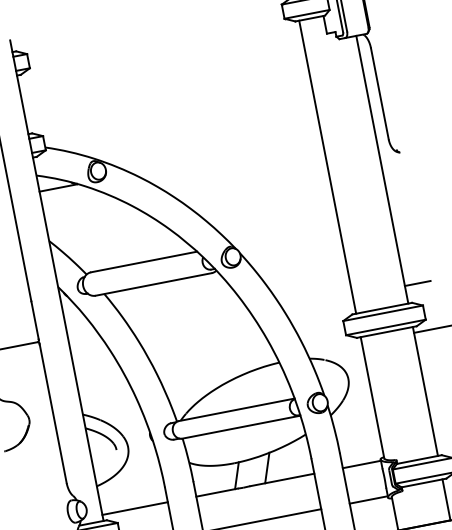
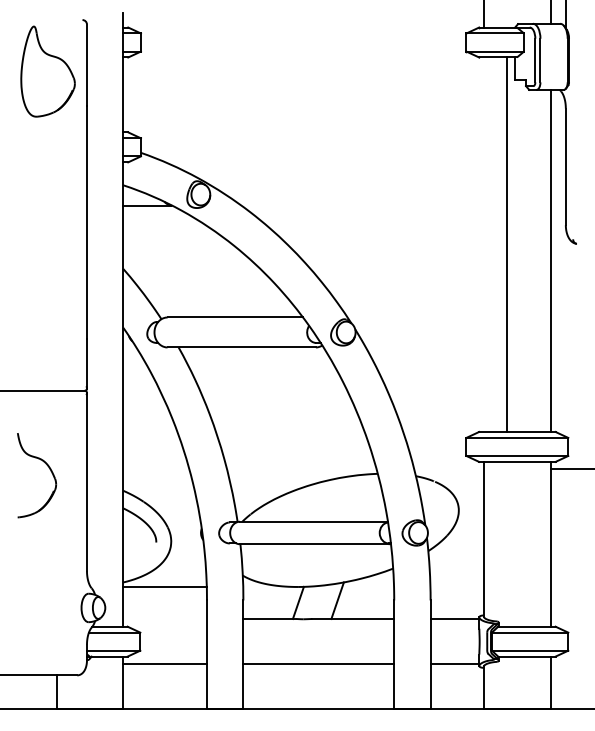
line: (328, 166) -> (507, 244), moved
line: (417, 283) -> (566, 409), removed
line: (134, 509) -> (164, 587), moved

